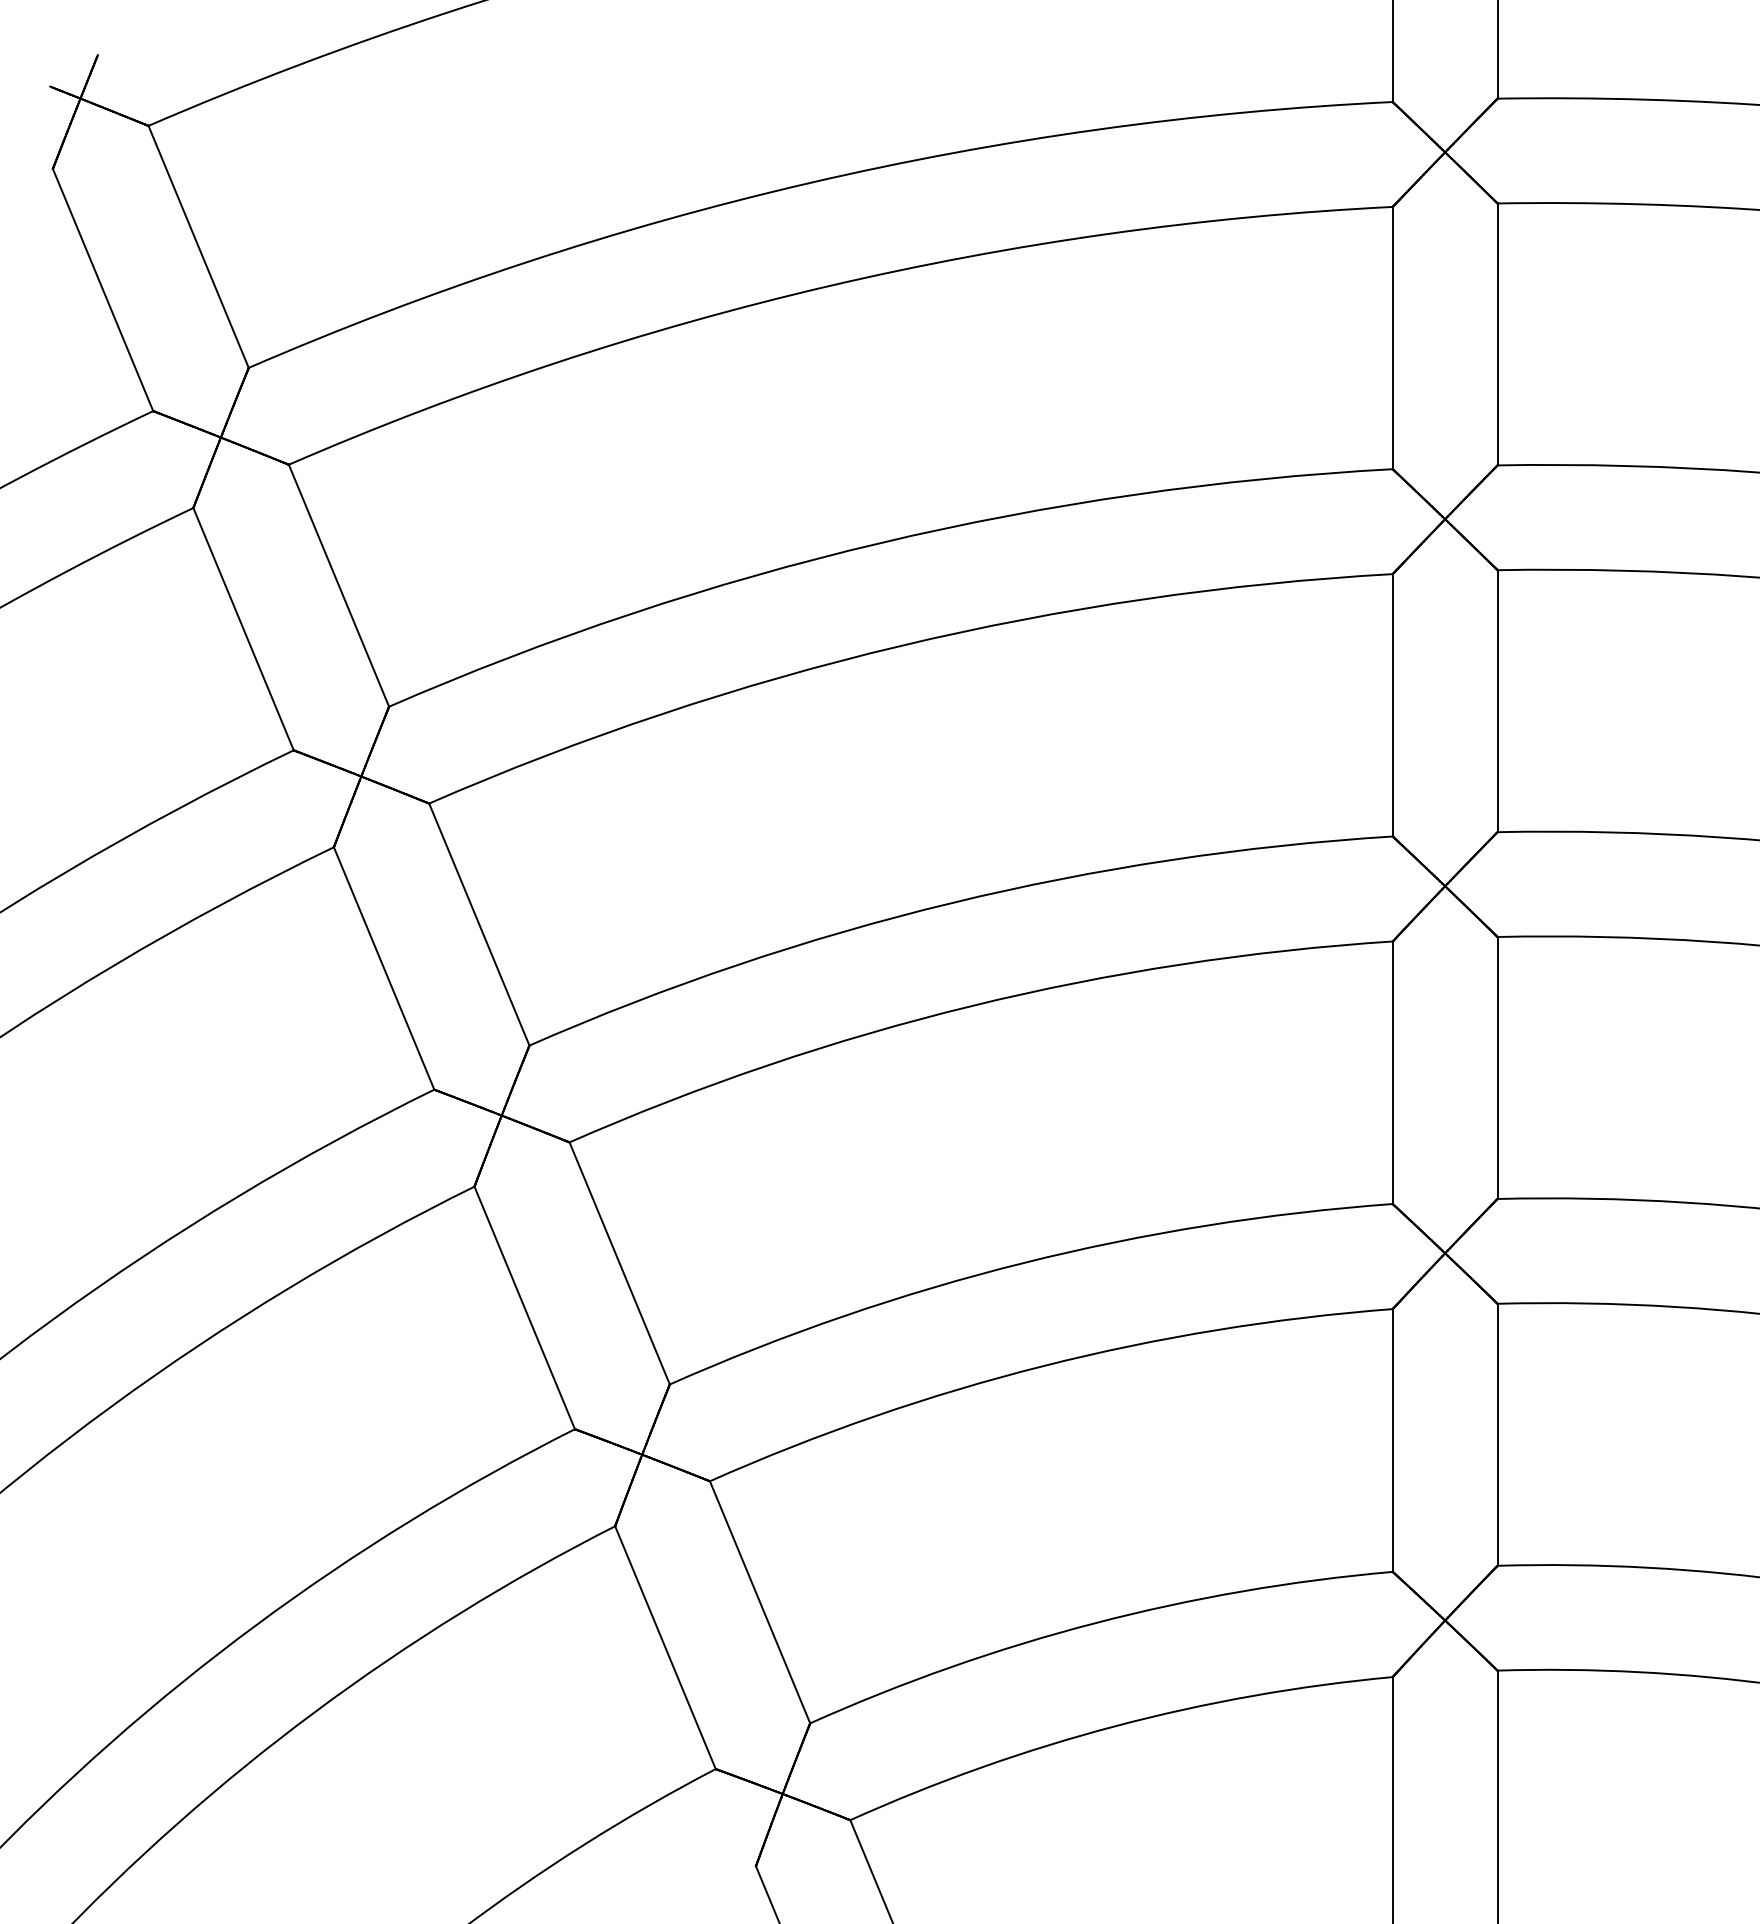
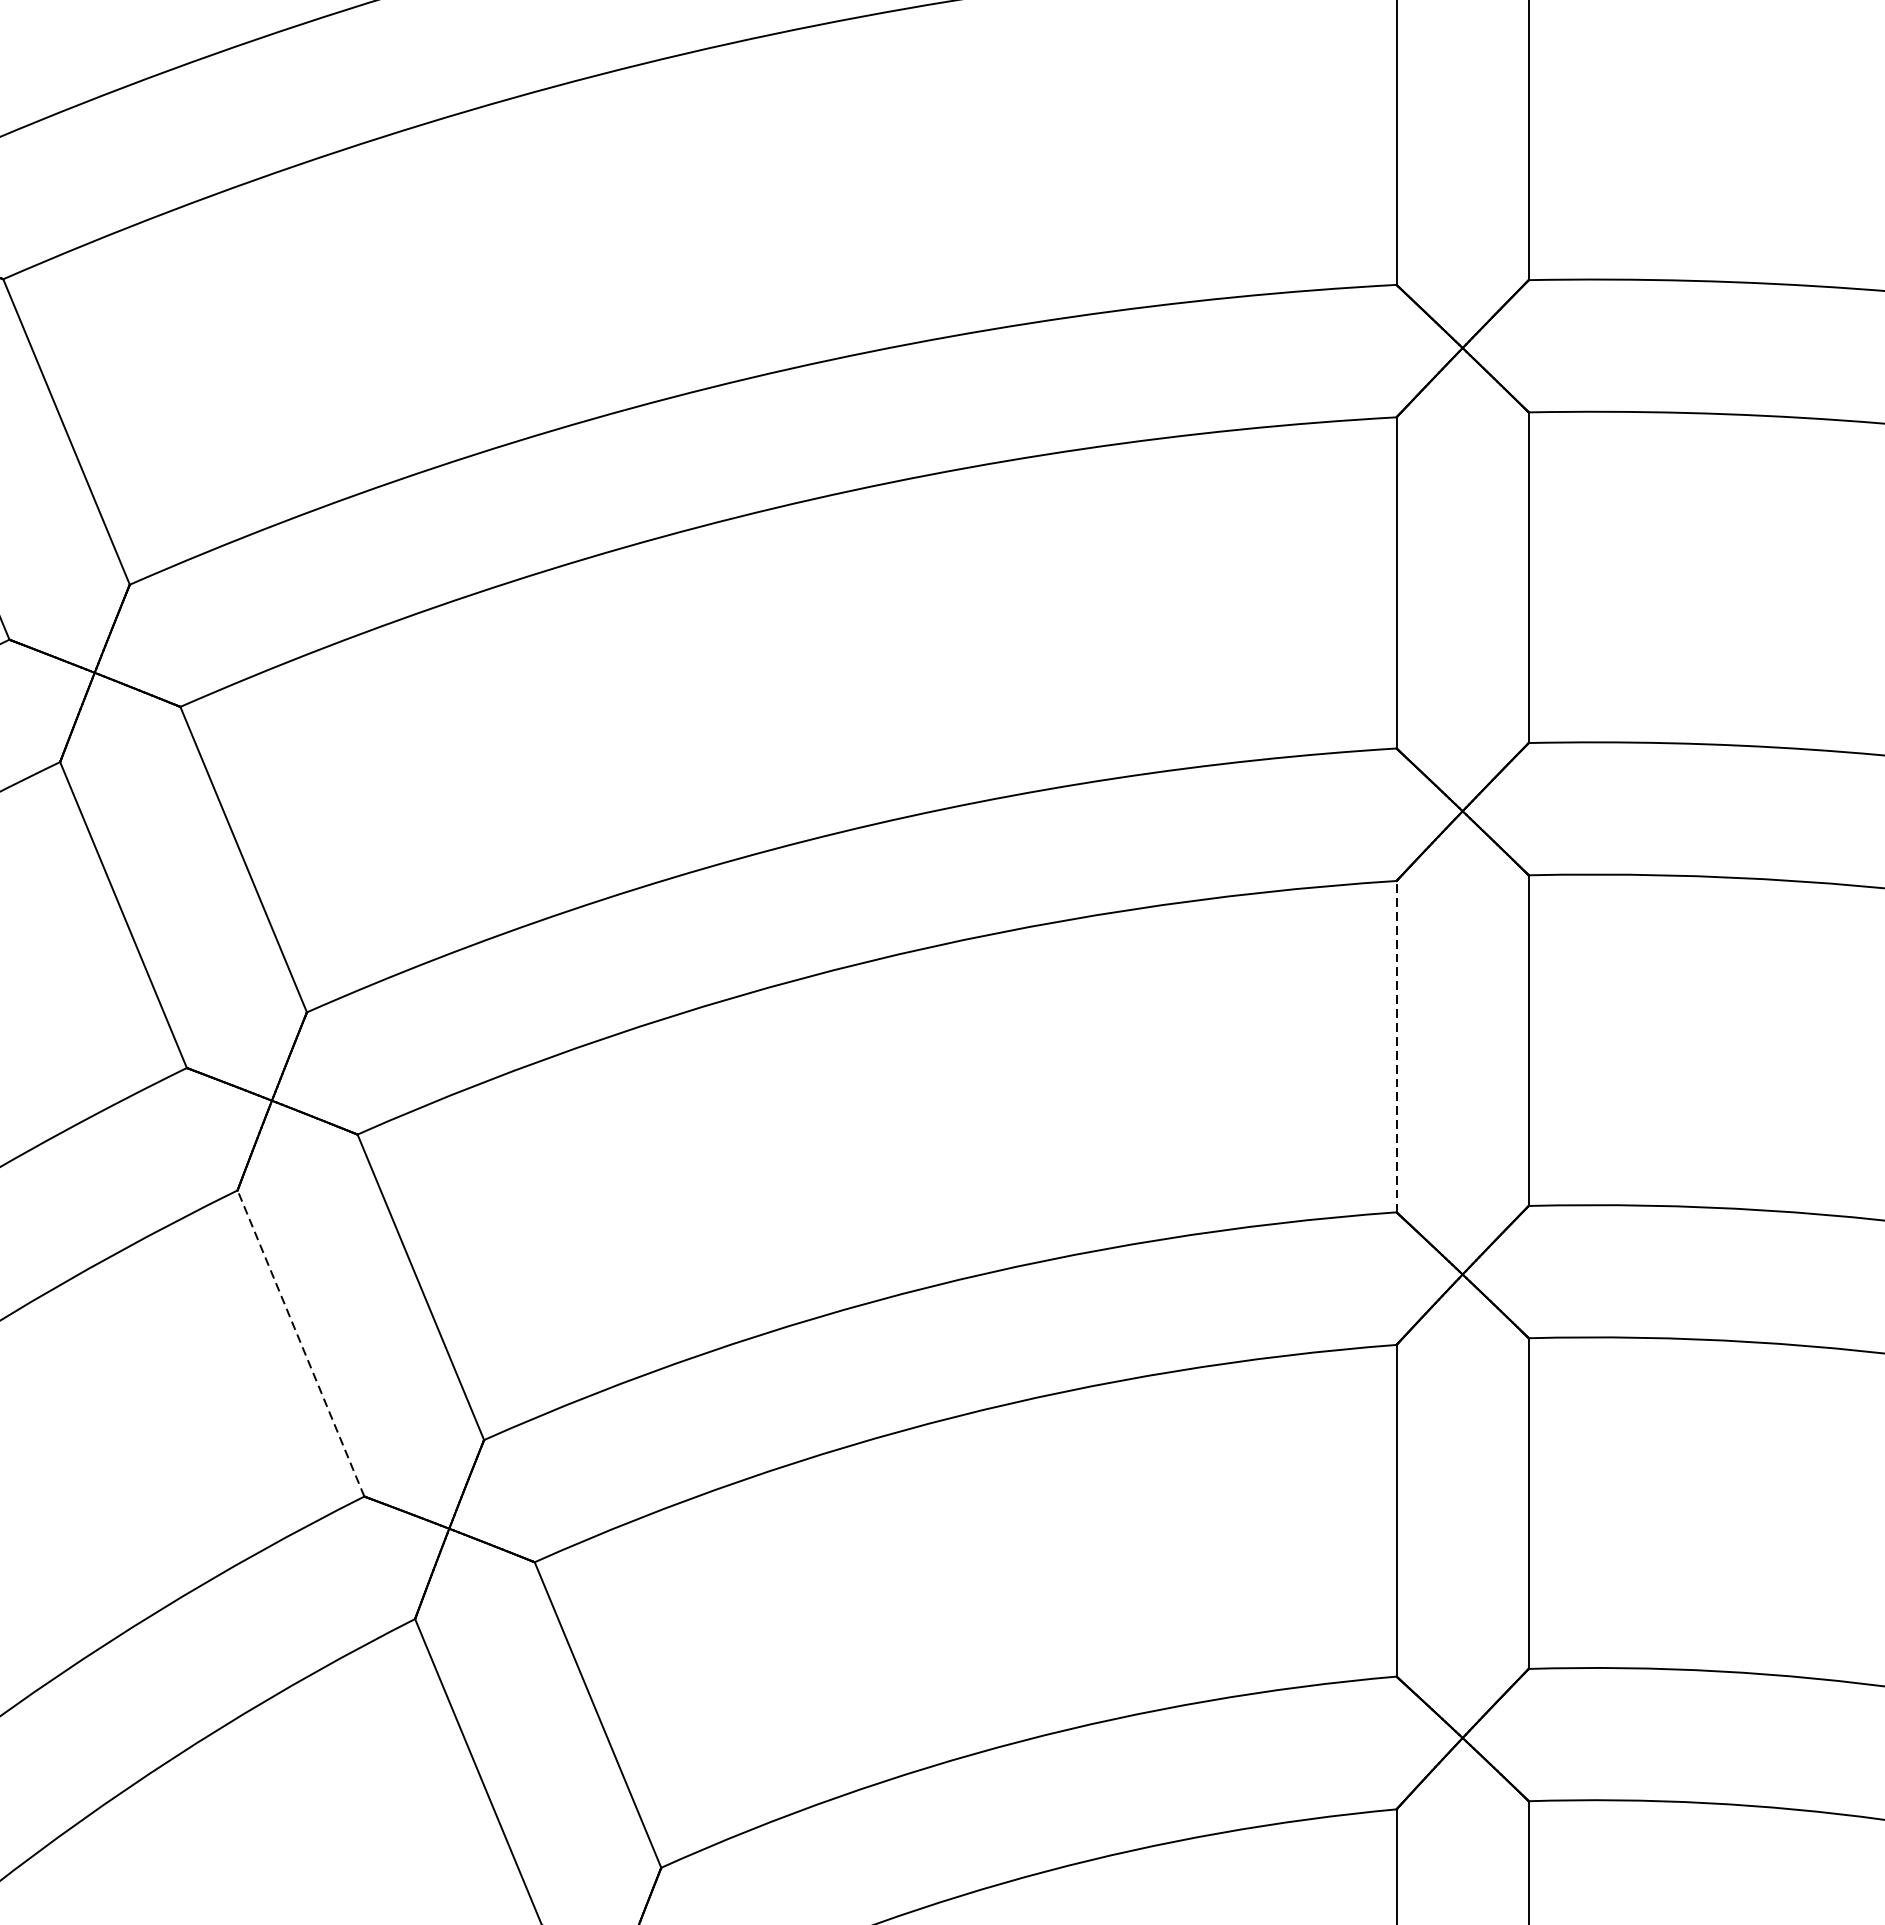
line: (1392, 1072) -> (1396, 1046), solid -> dashed
line: (524, 1307) -> (300, 1342), solid -> dashed

